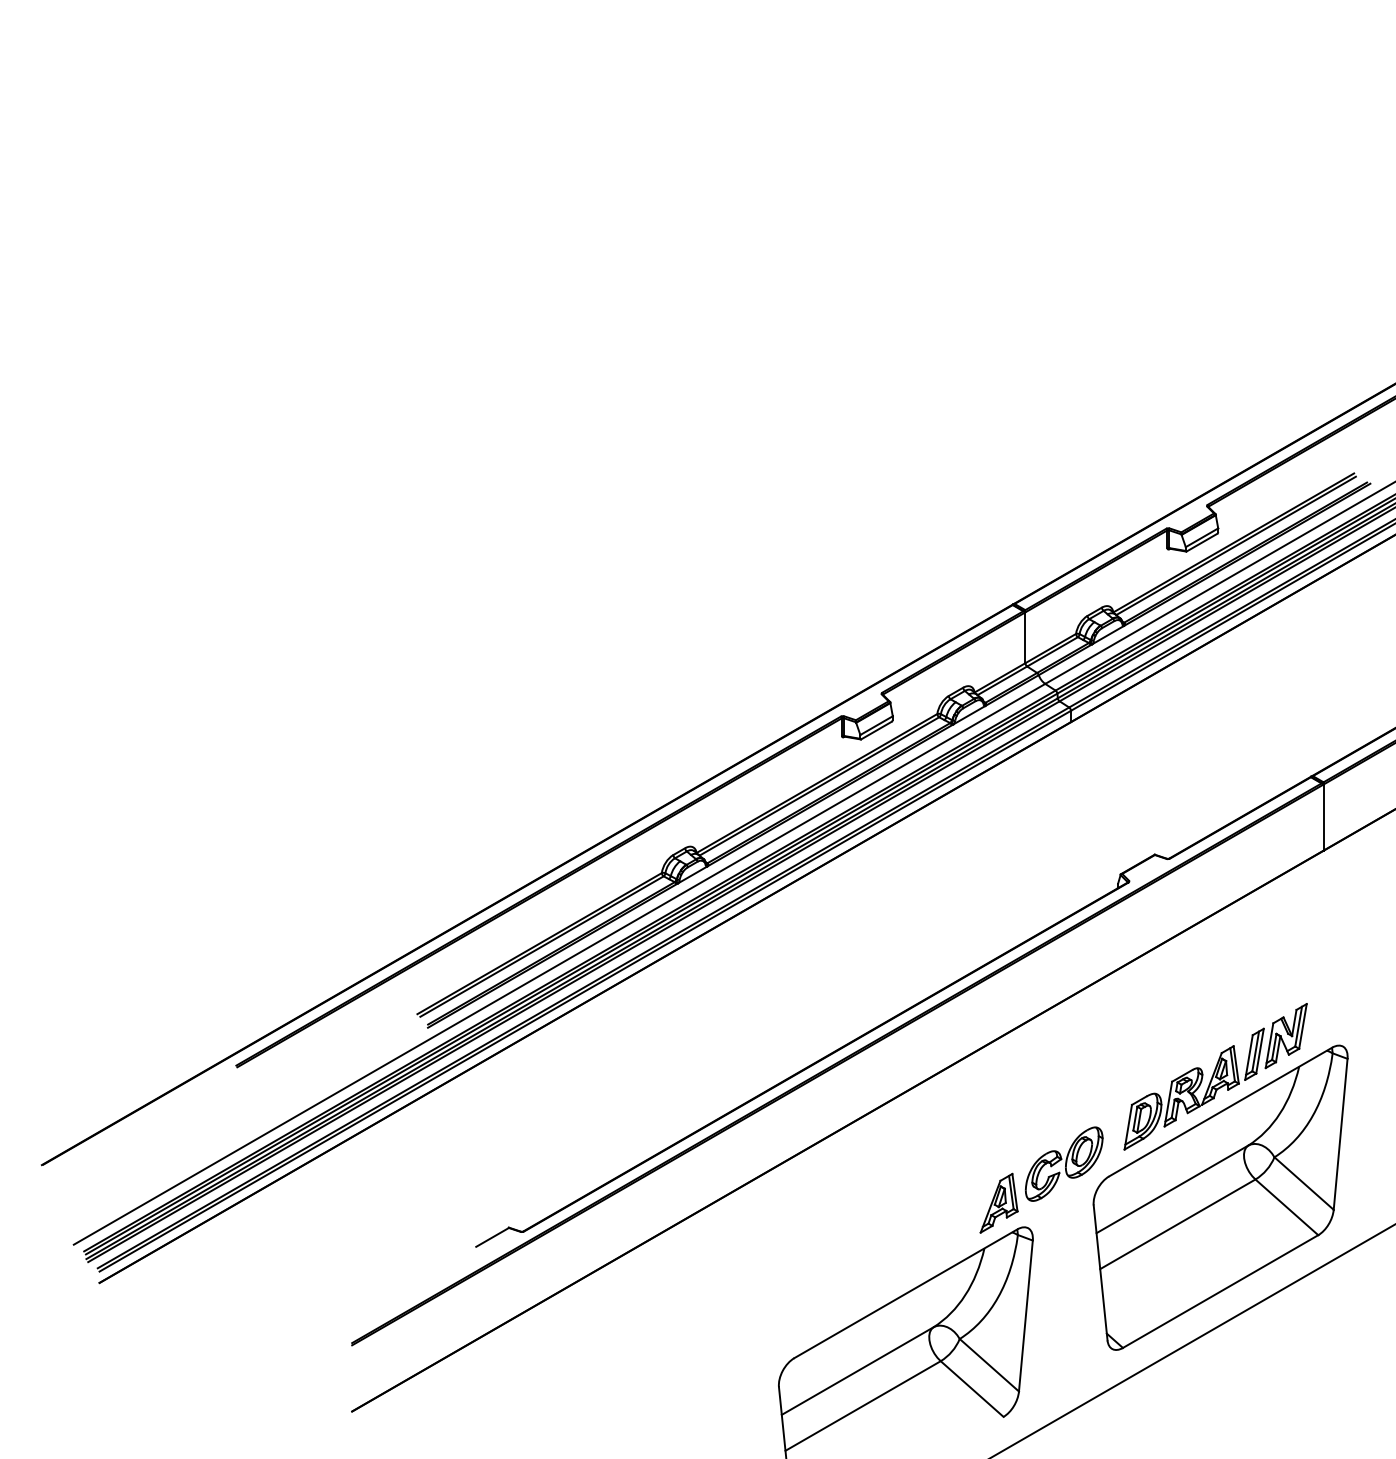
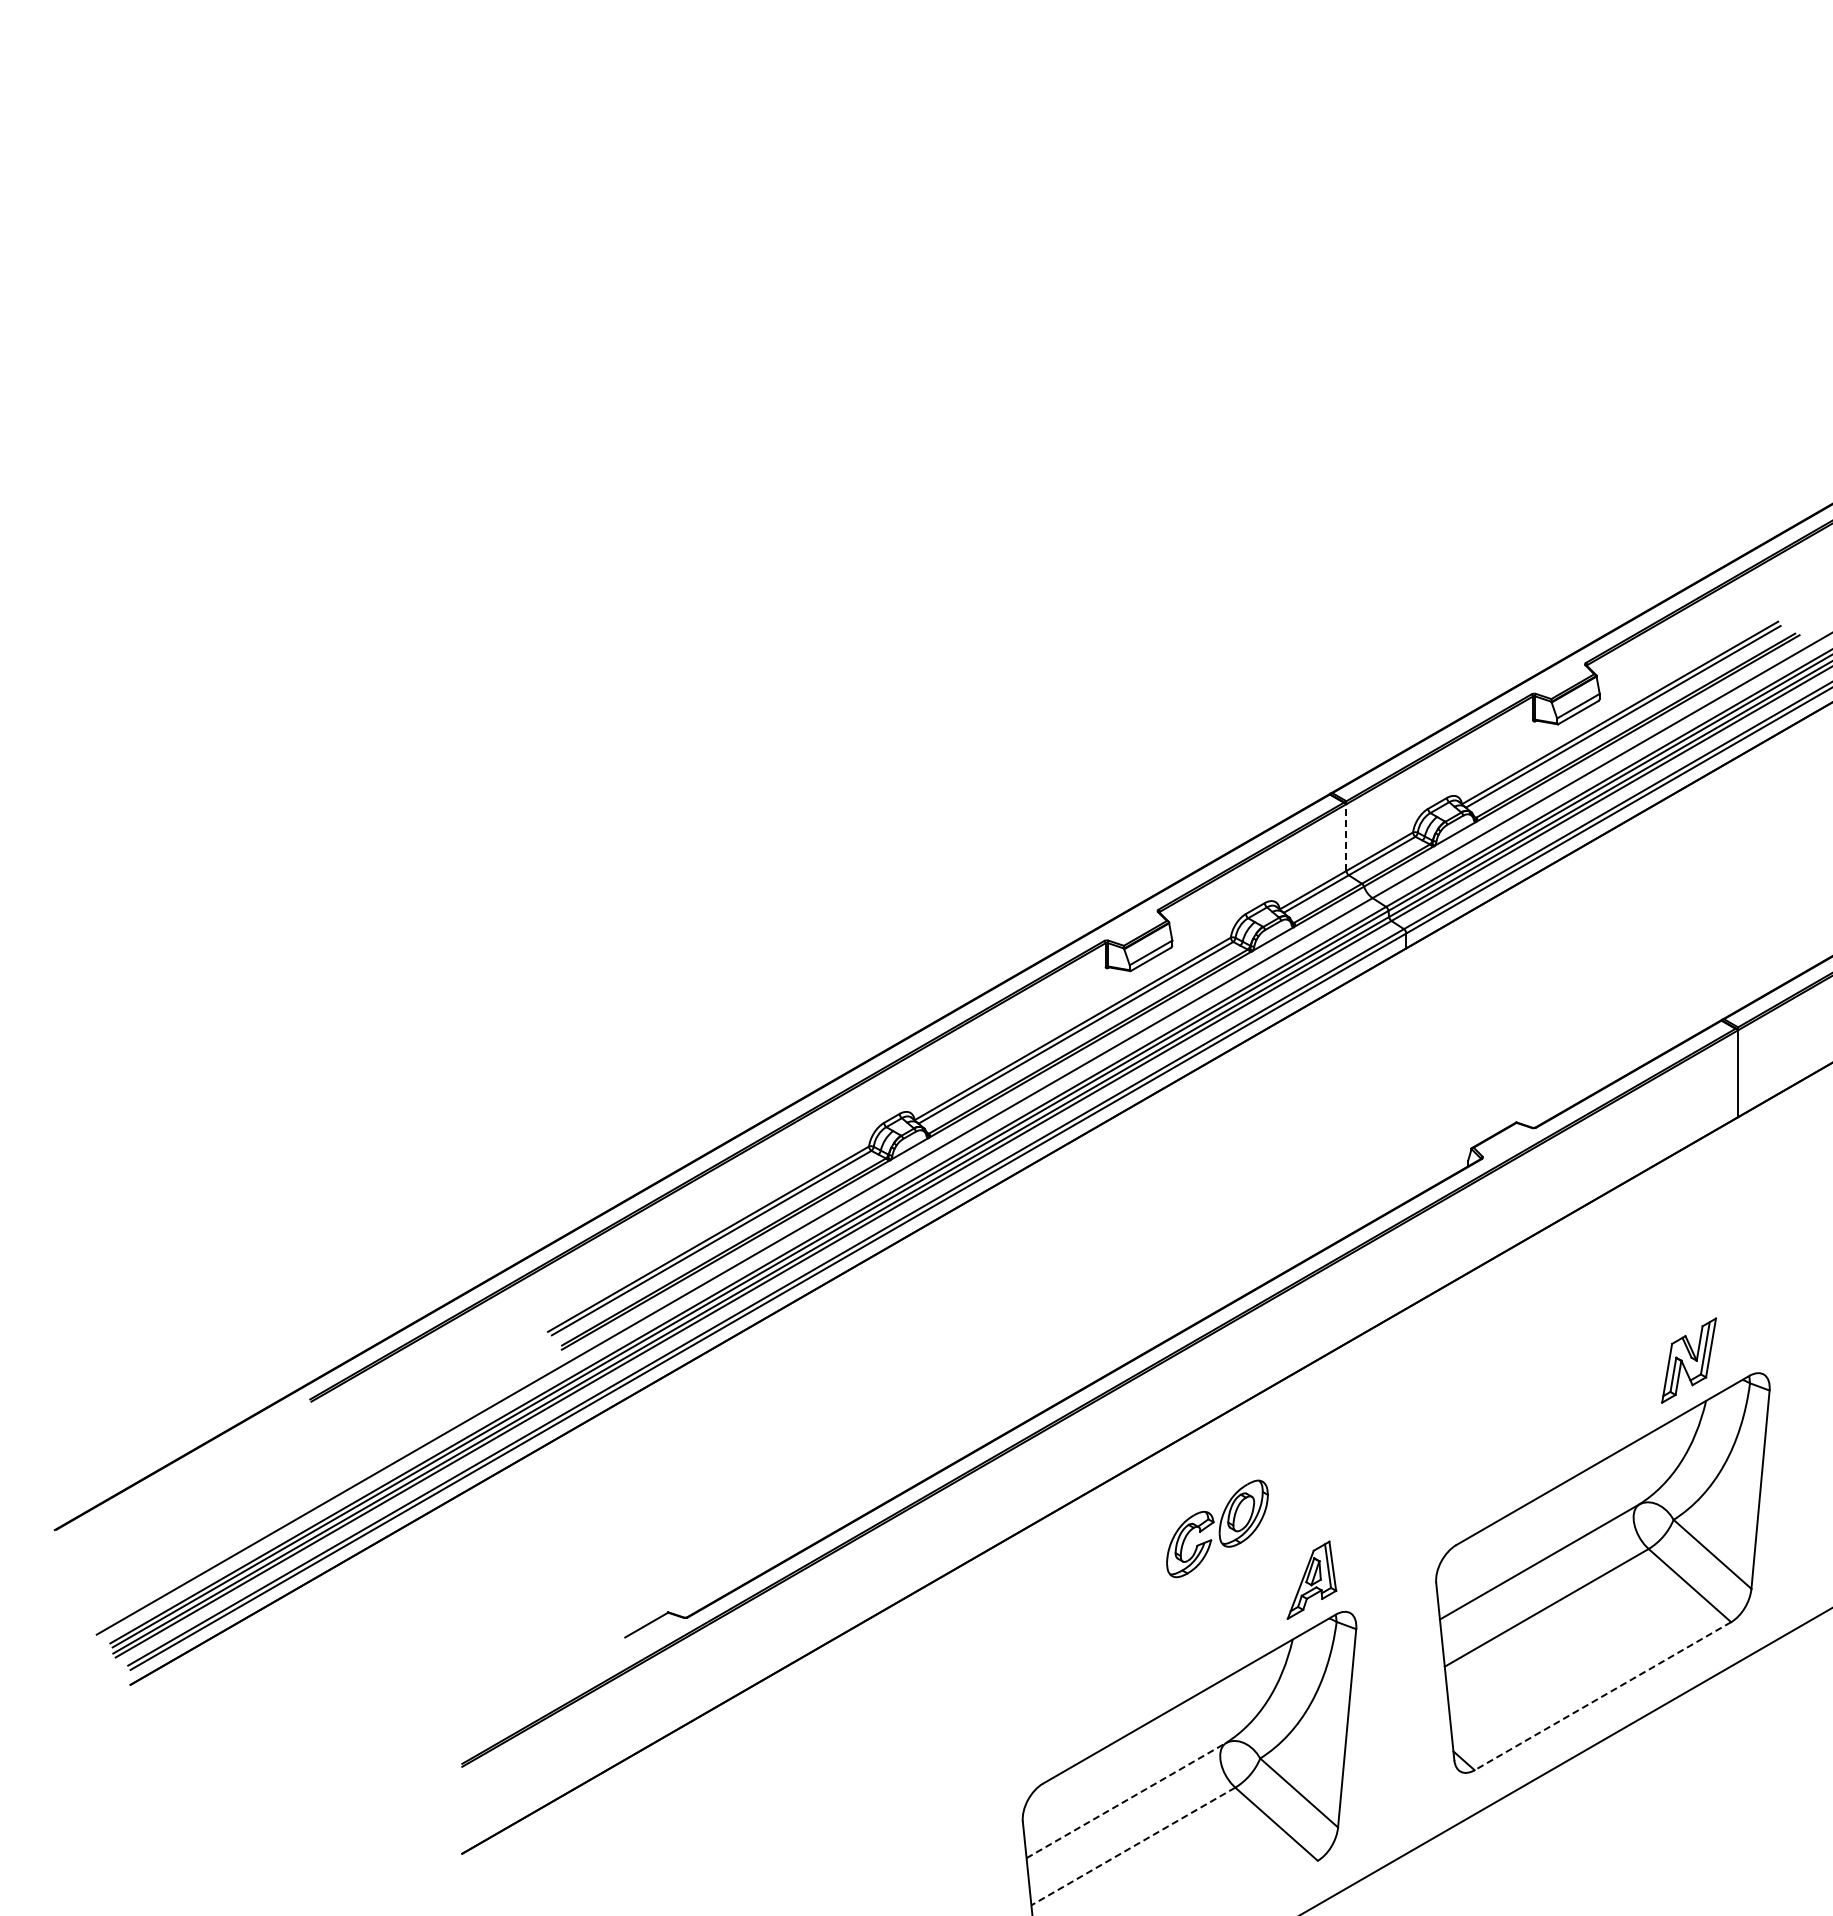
line: (1025, 637) -> (1346, 837), solid -> dashed
part: (1193, 1089) -> (1567, 1430), removed
part: (1064, 1163) -> (1217, 1528), moved
line: (1220, 1291) -> (1602, 1696), solid -> dashed
line: (857, 1370) -> (1126, 1800), solid -> dashed
line: (863, 1406) -> (1133, 1846), solid -> dashed

